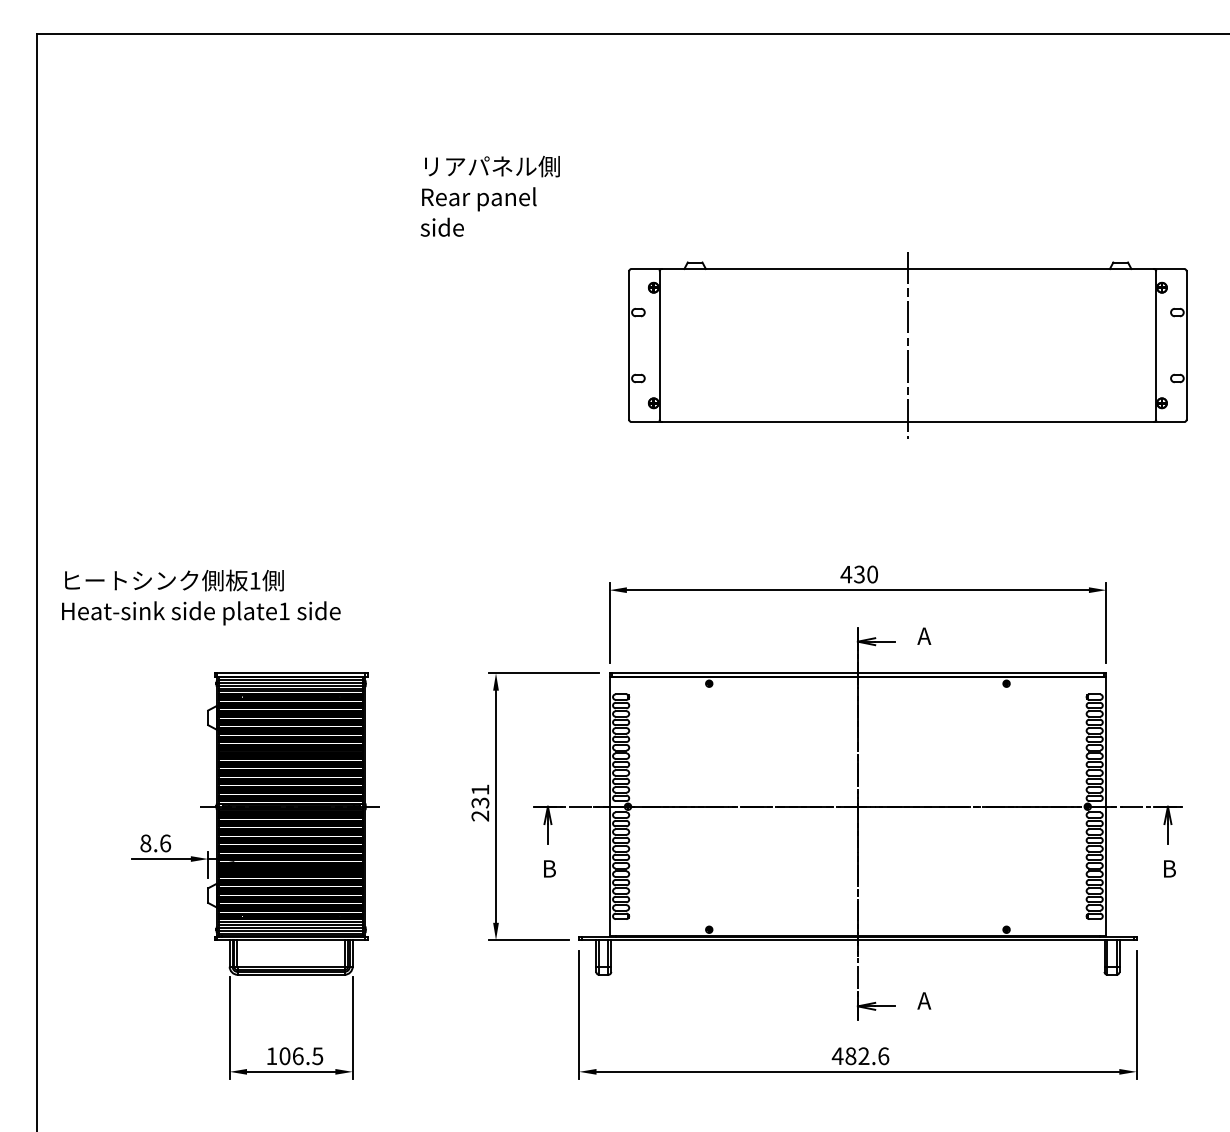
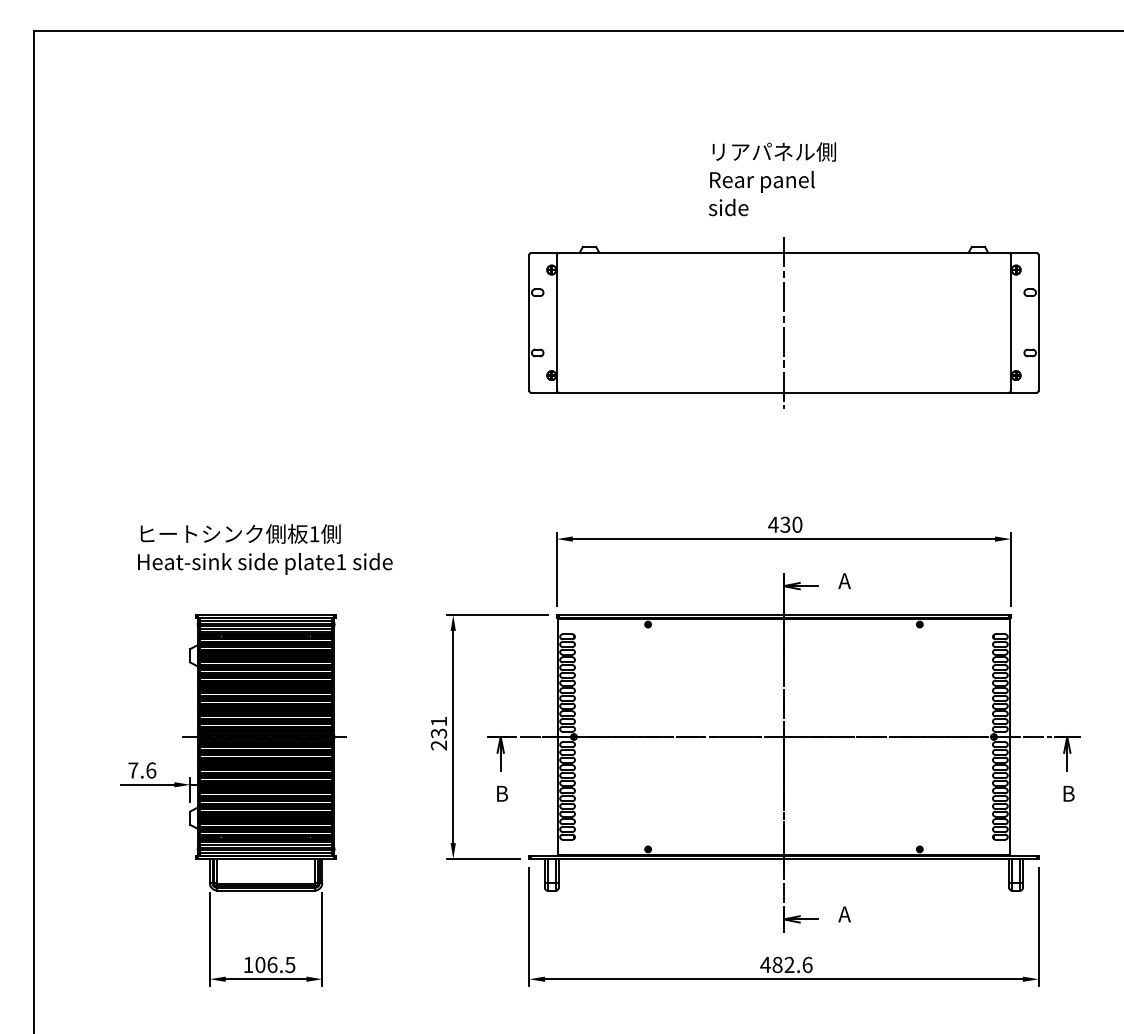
text: (489, 195) -> (771, 178), moved
part: (907, 345) -> (783, 322), moved
text: (201, 597) -> (265, 549), moved
text: (145, 843) -> (132, 770), 8.6 -> 7.6

